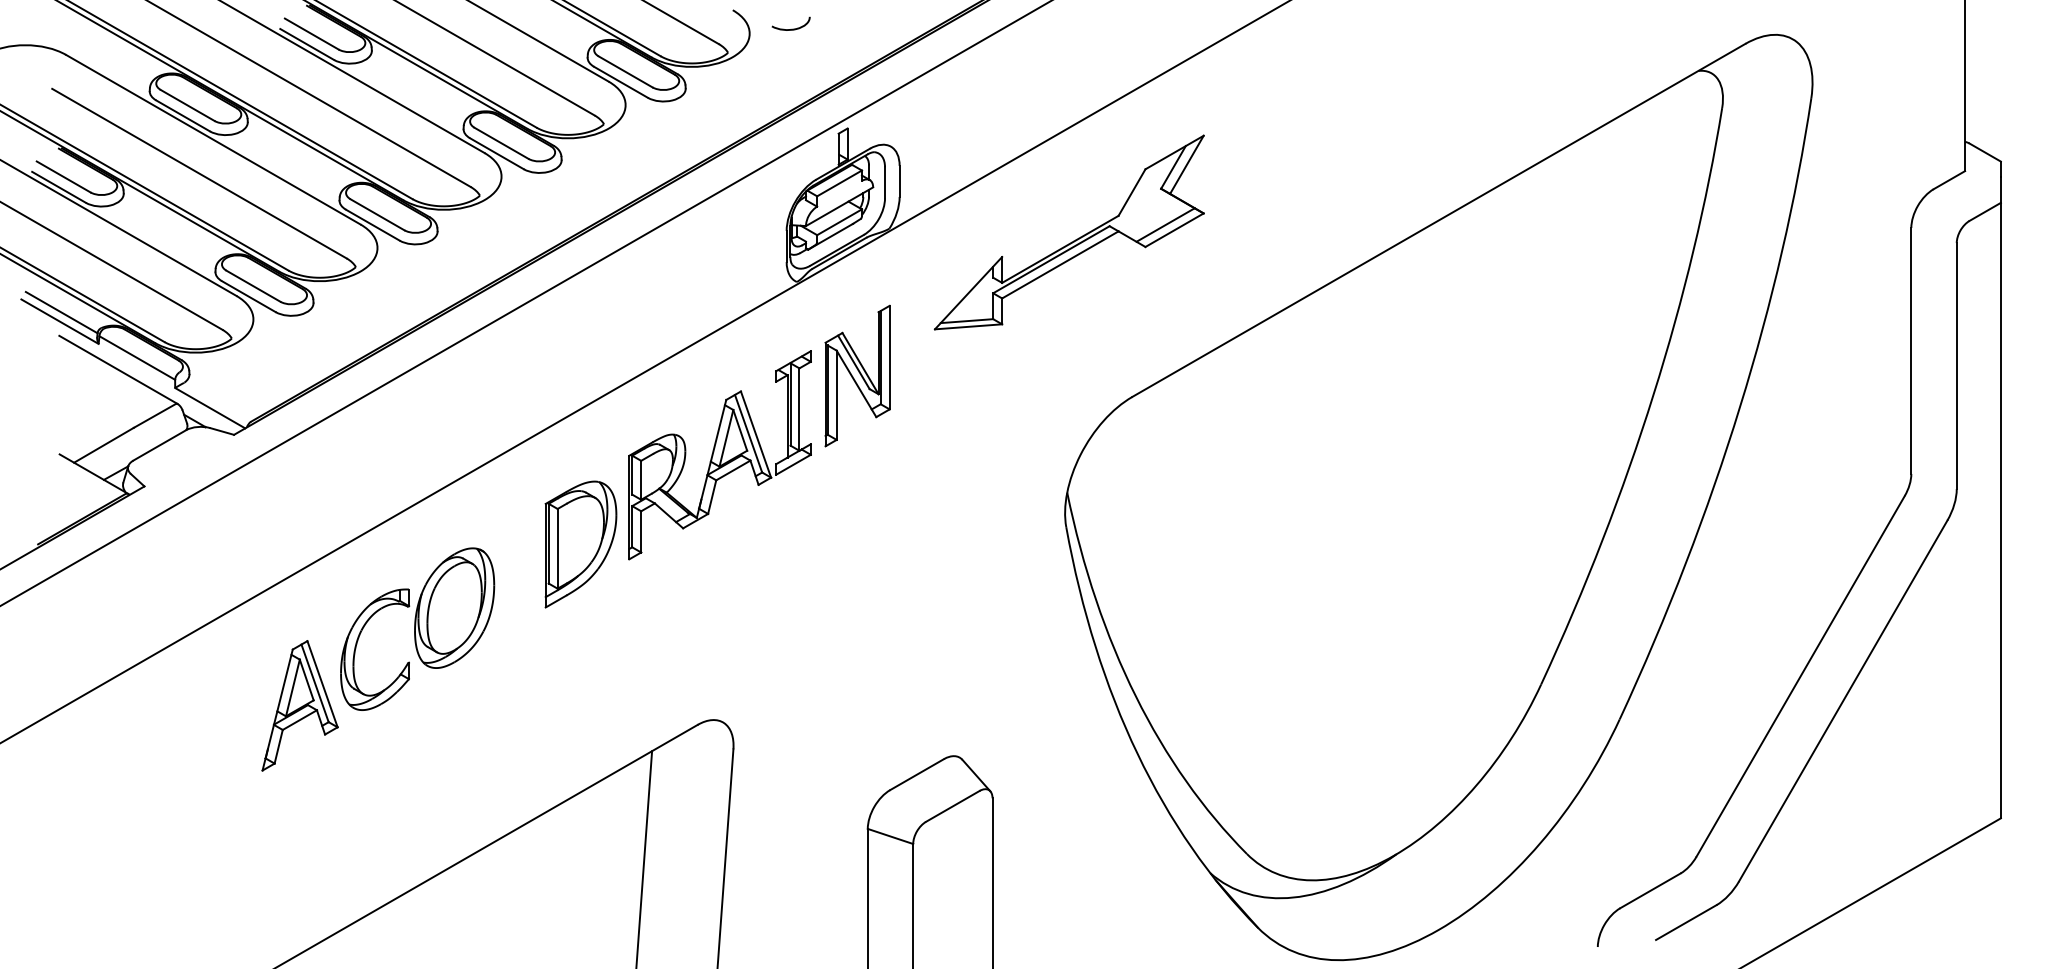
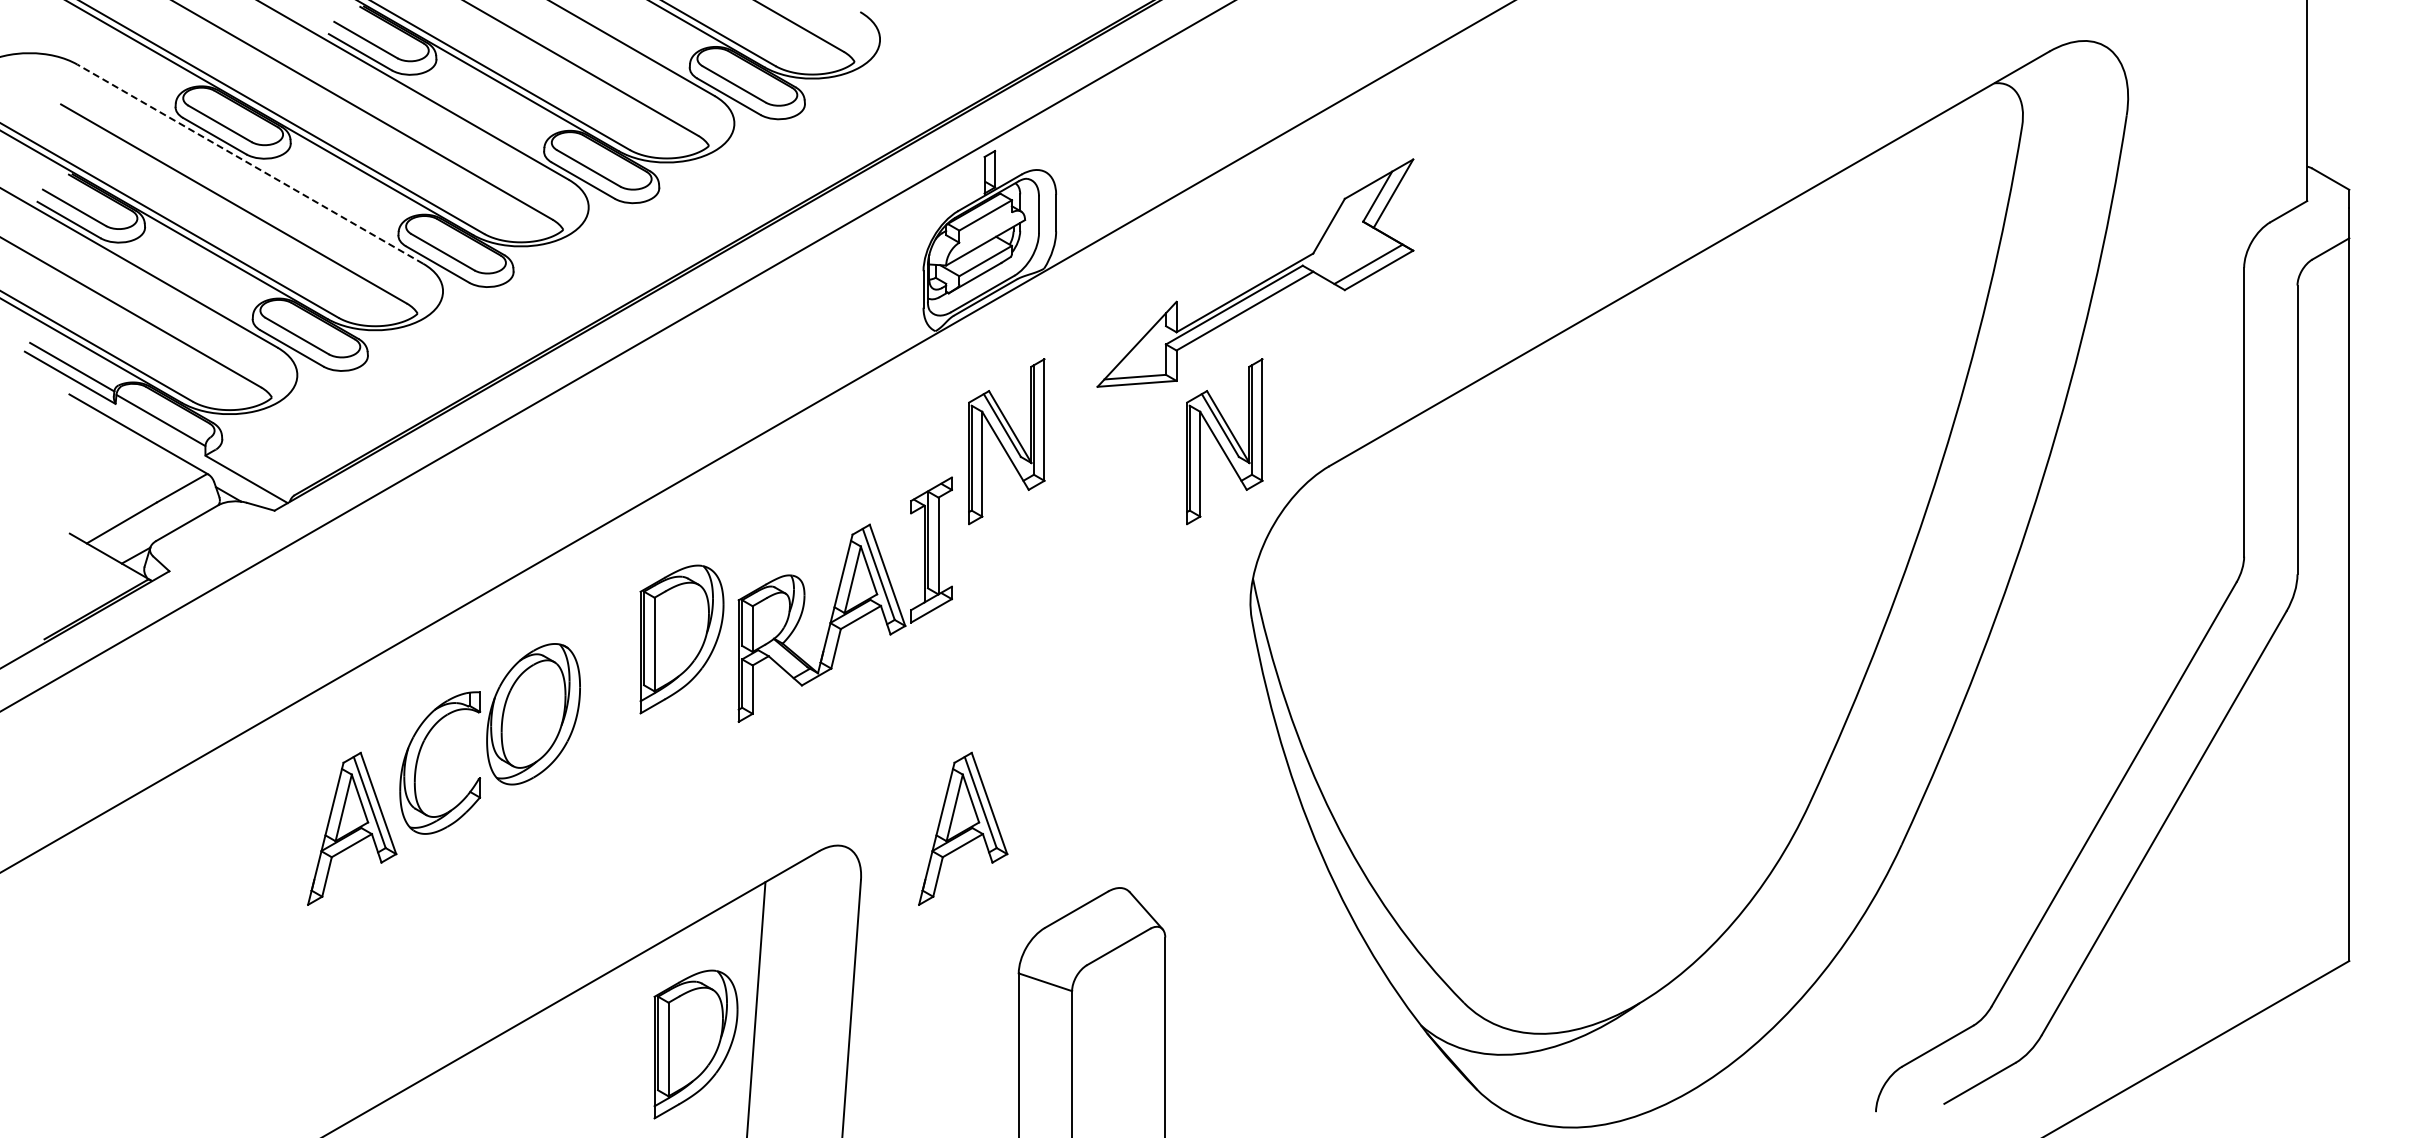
curve: (790, 29) -> (928, 34), removed
line: (213, 140) -> (250, 164), solid -> dashed
part: (1042, 375) -> (1224, 441), added
part: (719, 455) -> (844, 599), moved
part: (820, 705) -> (963, 828), added
part: (592, 889) -> (695, 1044), added

